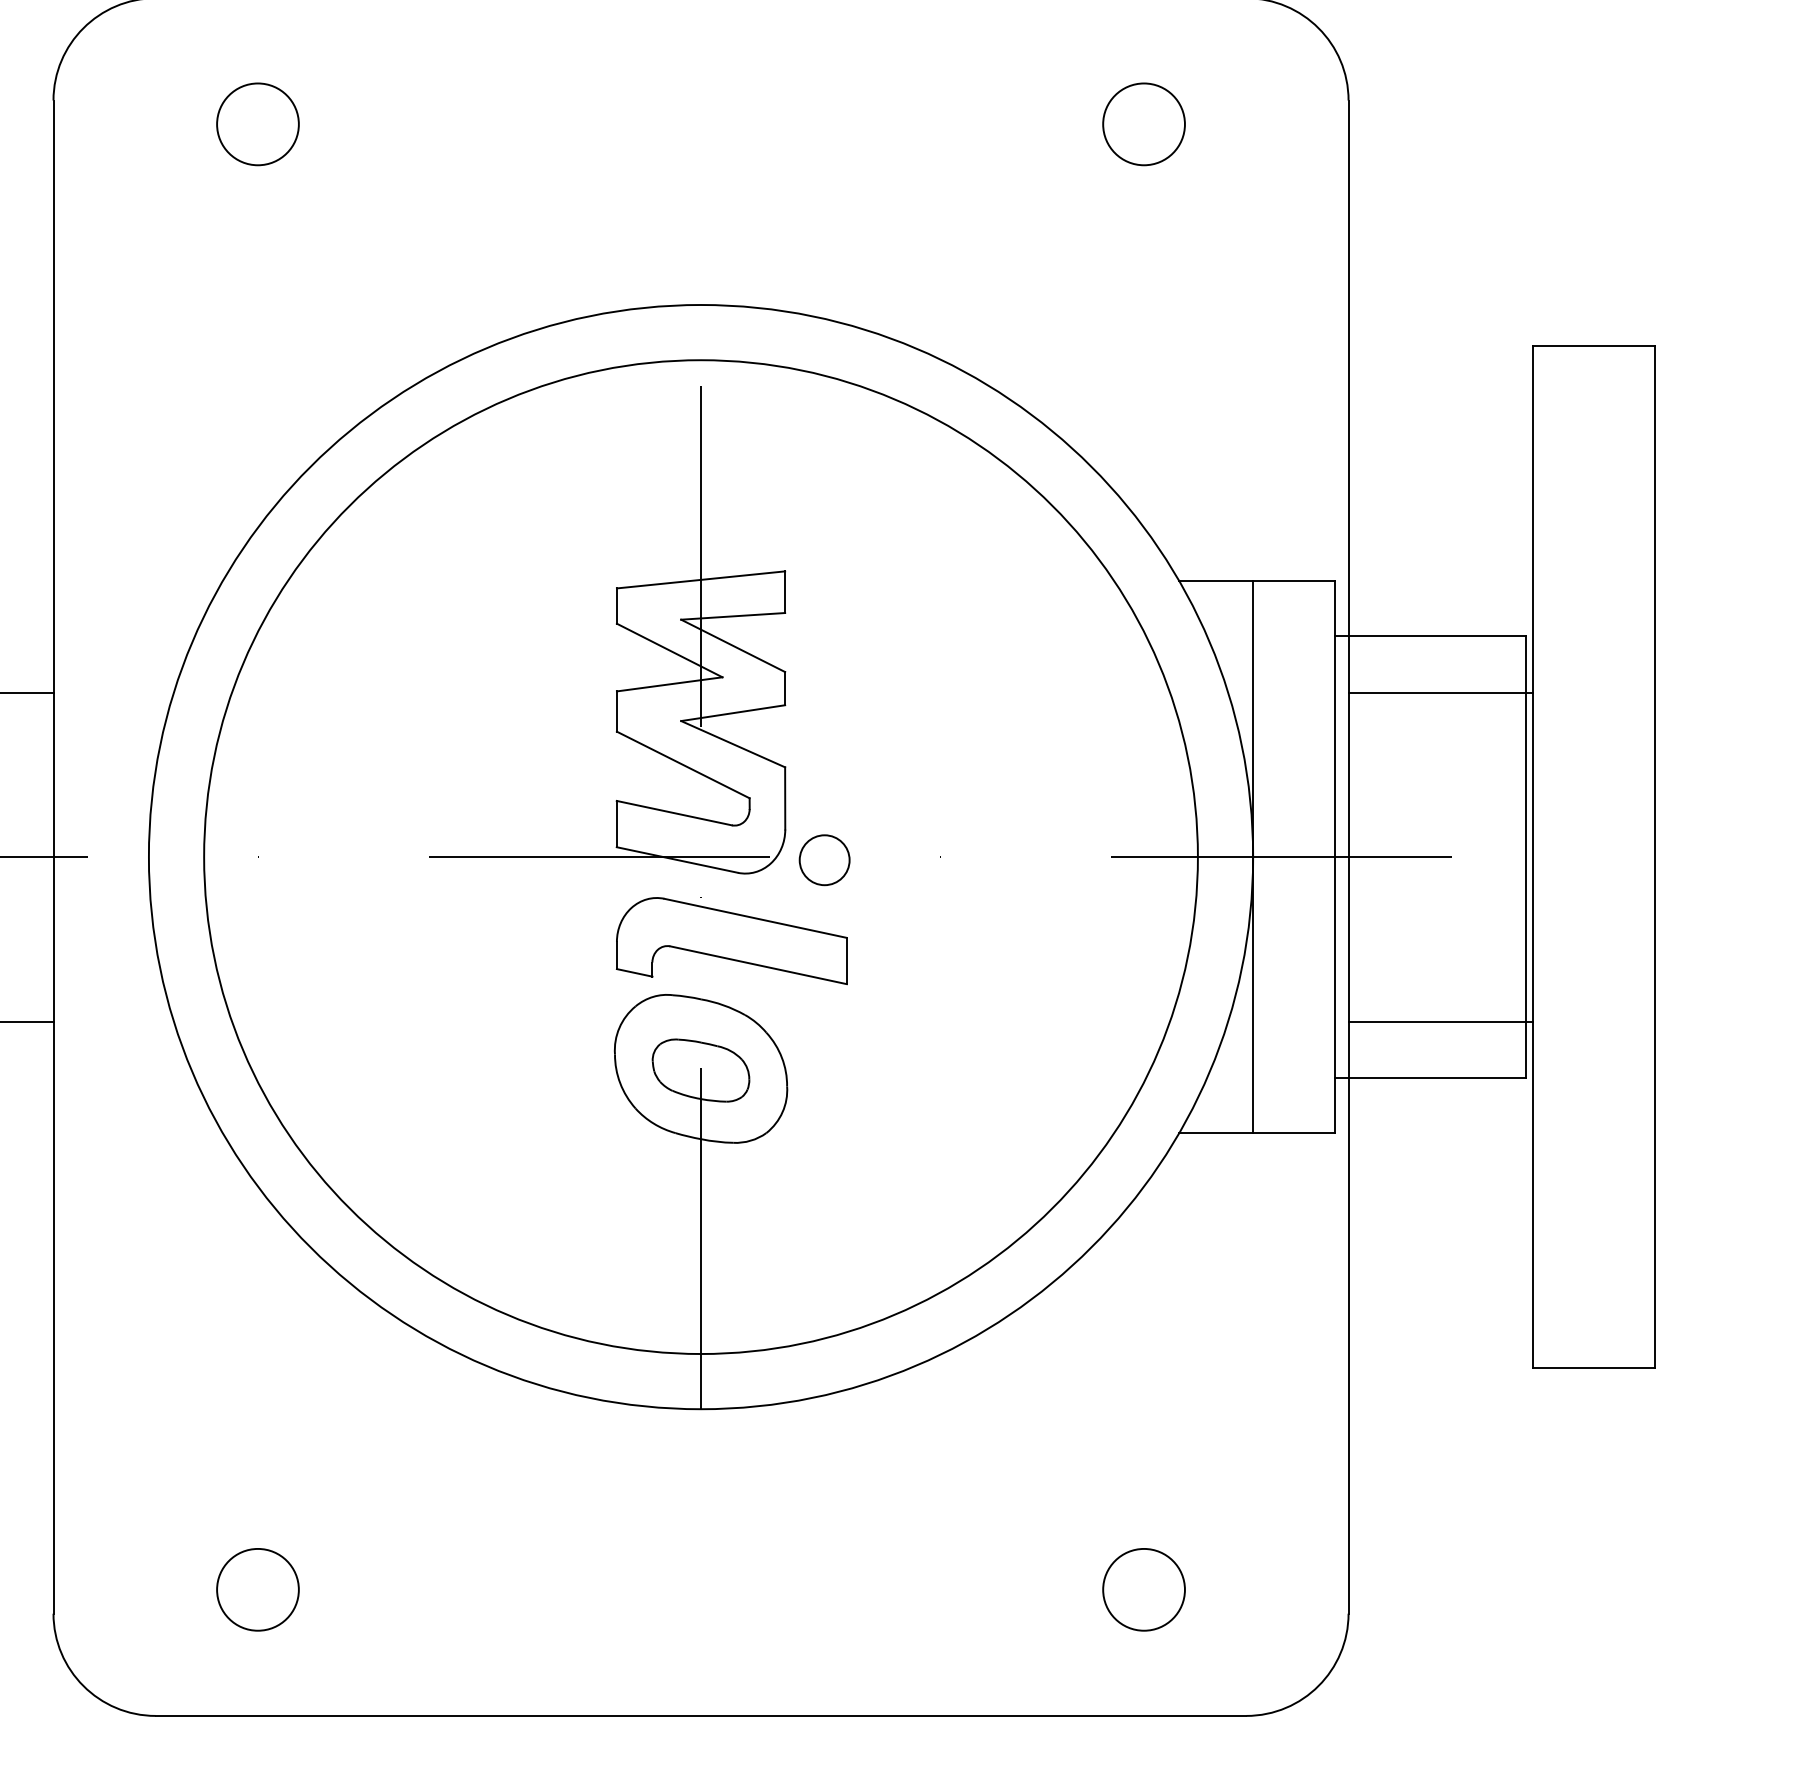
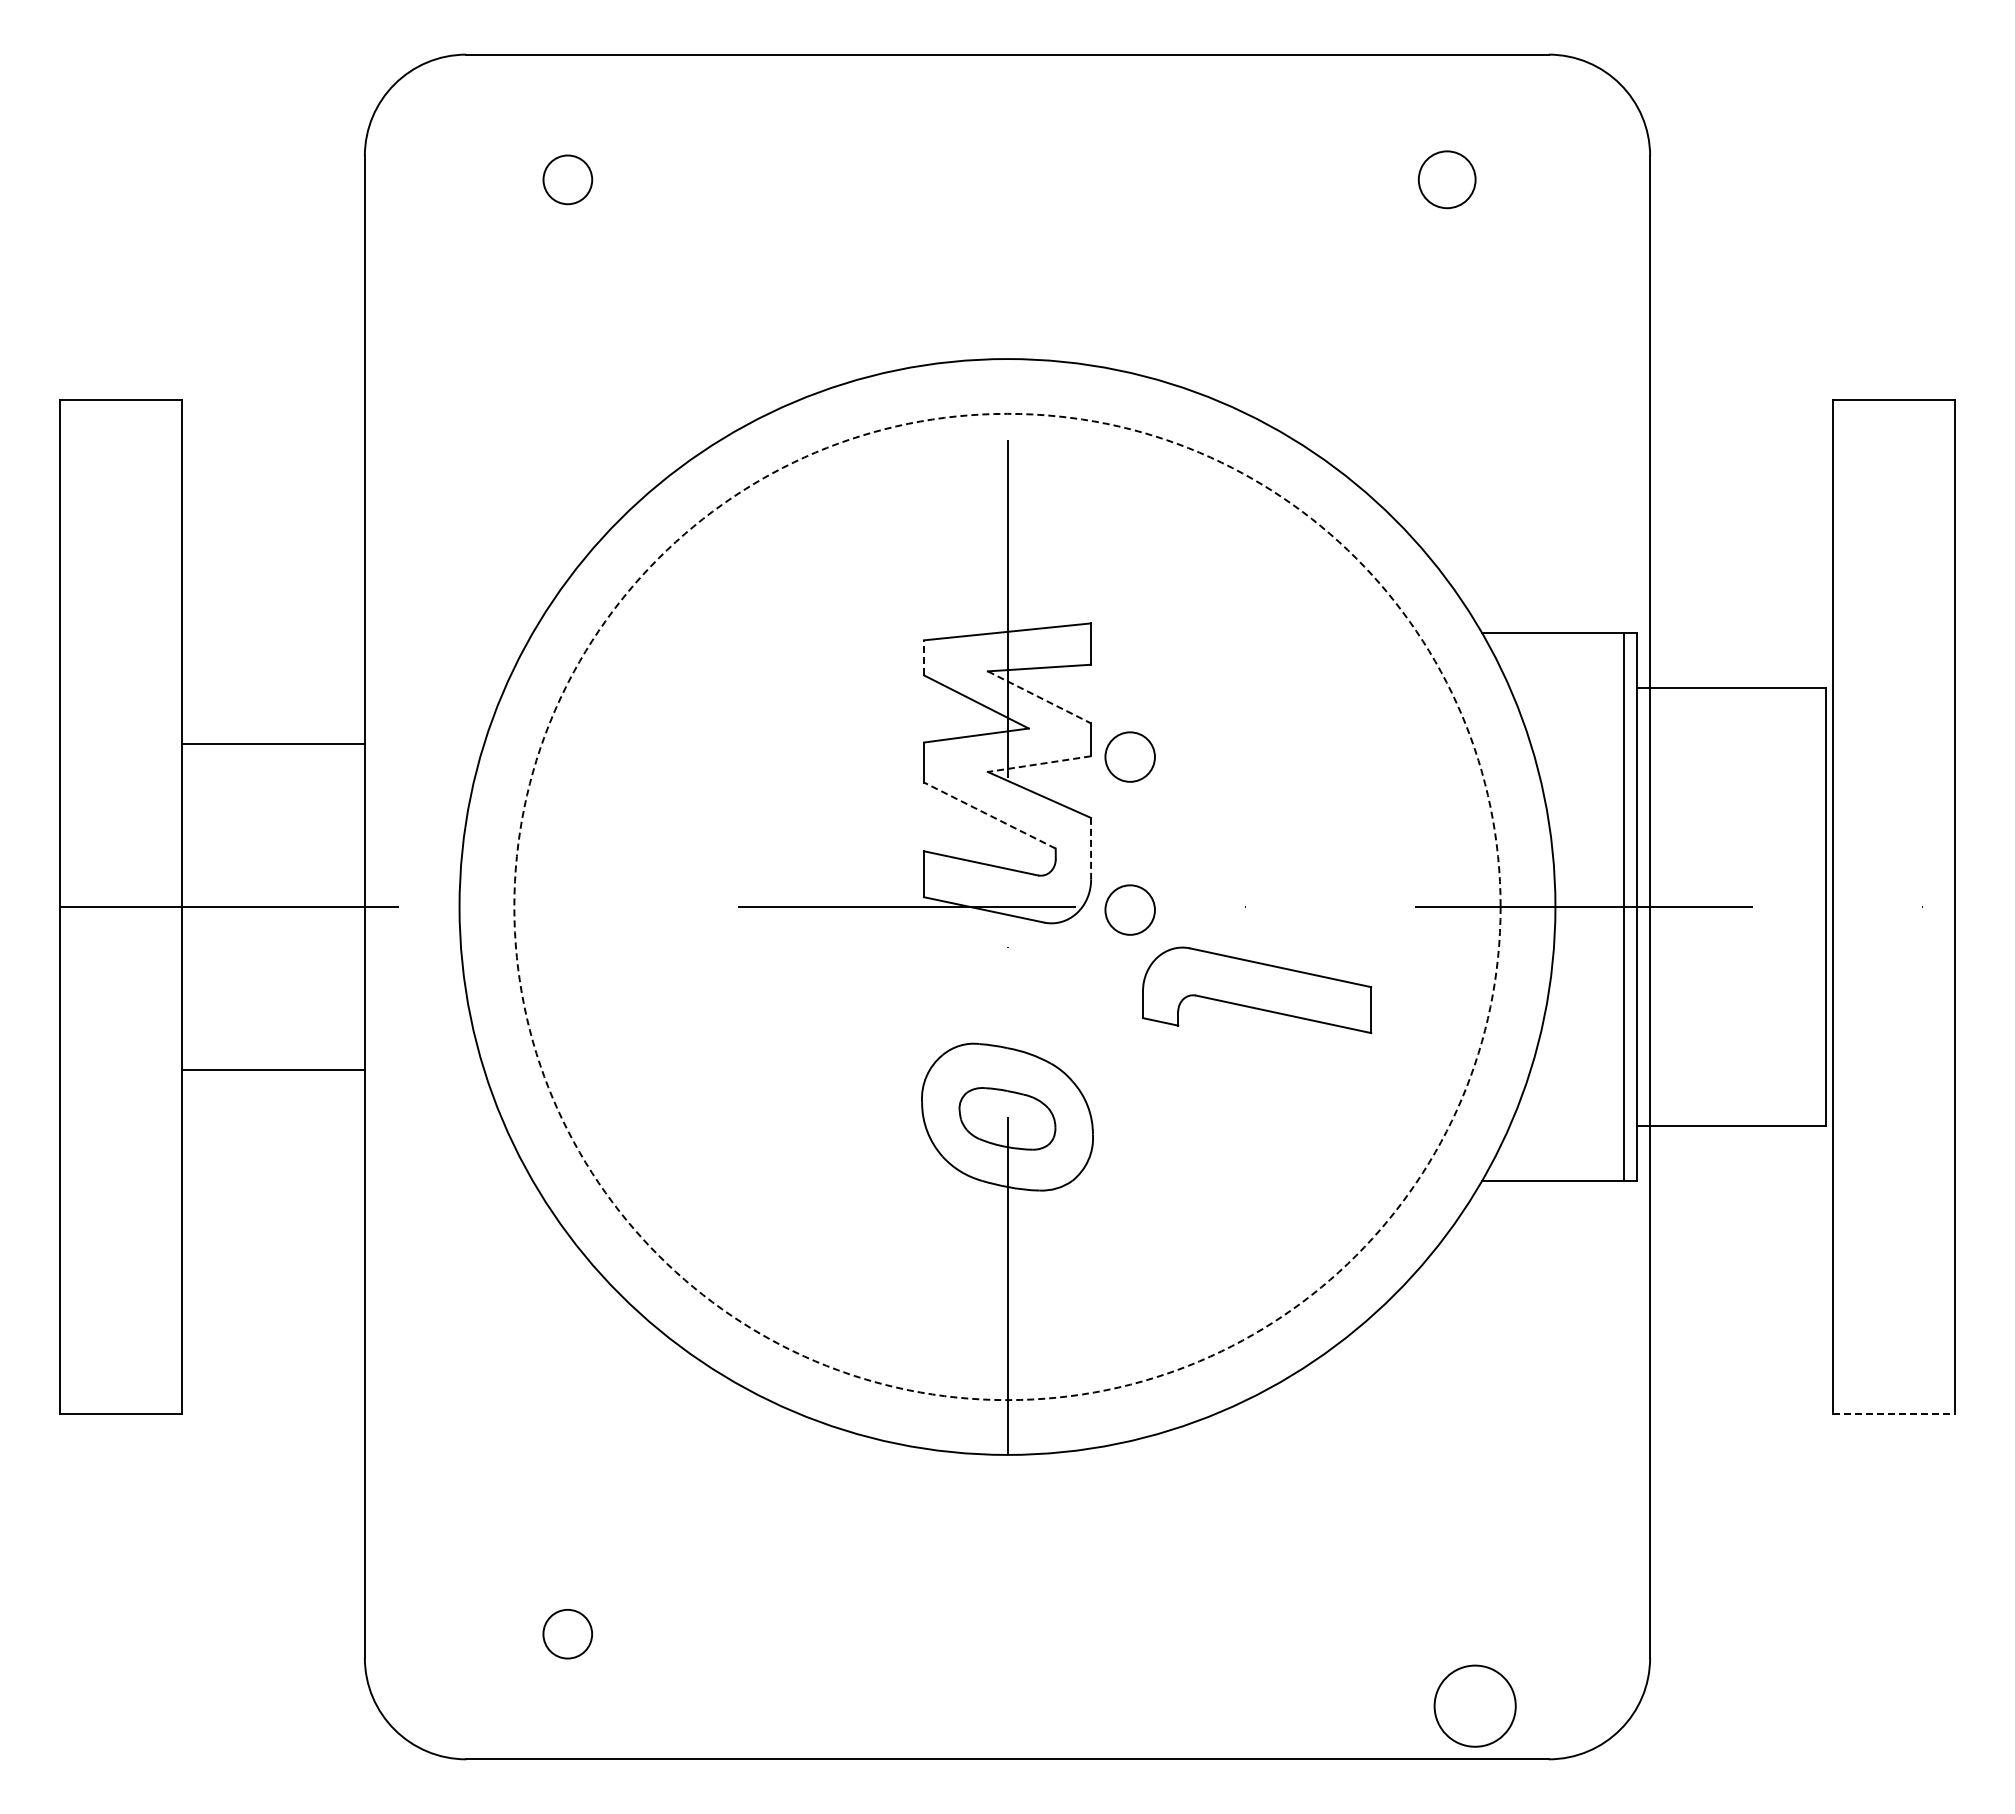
circle: (257, 124) -> (567, 179), size x0.6
circle: (1143, 124) -> (1446, 179), size x0.7
line: (617, 605) -> (924, 657), solid -> dashed
line: (733, 646) -> (1039, 697), solid -> dashed
line: (1440, 692) -> (1741, 743), removed
circle: (823, 705) -> (1129, 756), added
line: (732, 713) -> (1038, 764), solid -> dashed
line: (682, 764) -> (989, 815), solid -> dashed
line: (785, 798) -> (1091, 848), solid -> dashed
circle: (701, 856) -> (1007, 906), solid -> dashed
line: (1253, 856) -> (1624, 906), moved
part: (732, 941) -> (1257, 990), moved
line: (1440, 1021) -> (1741, 1070), removed
line: (1593, 1368) -> (1893, 1414), solid -> dashed
circle: (257, 1589) -> (567, 1633), size x0.6
circle: (1143, 1589) -> (1474, 1705), moved

